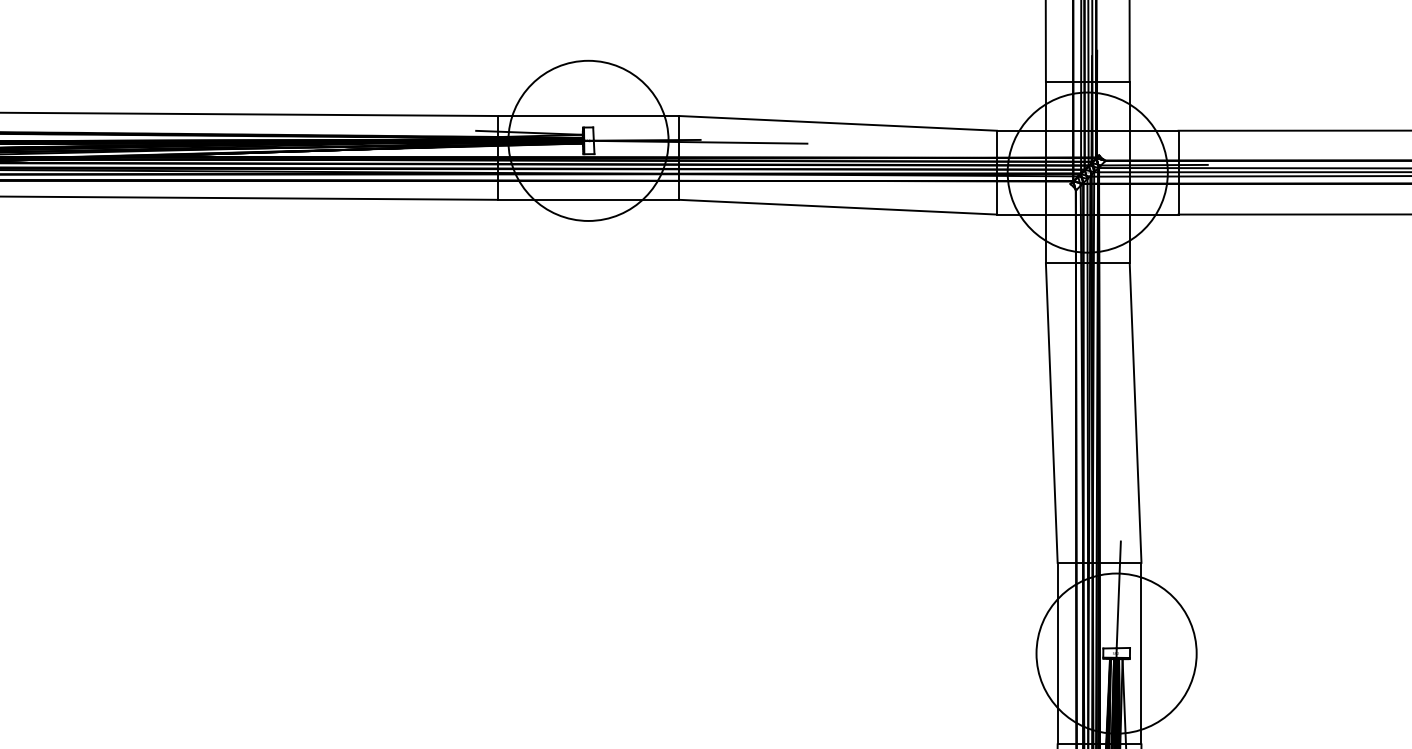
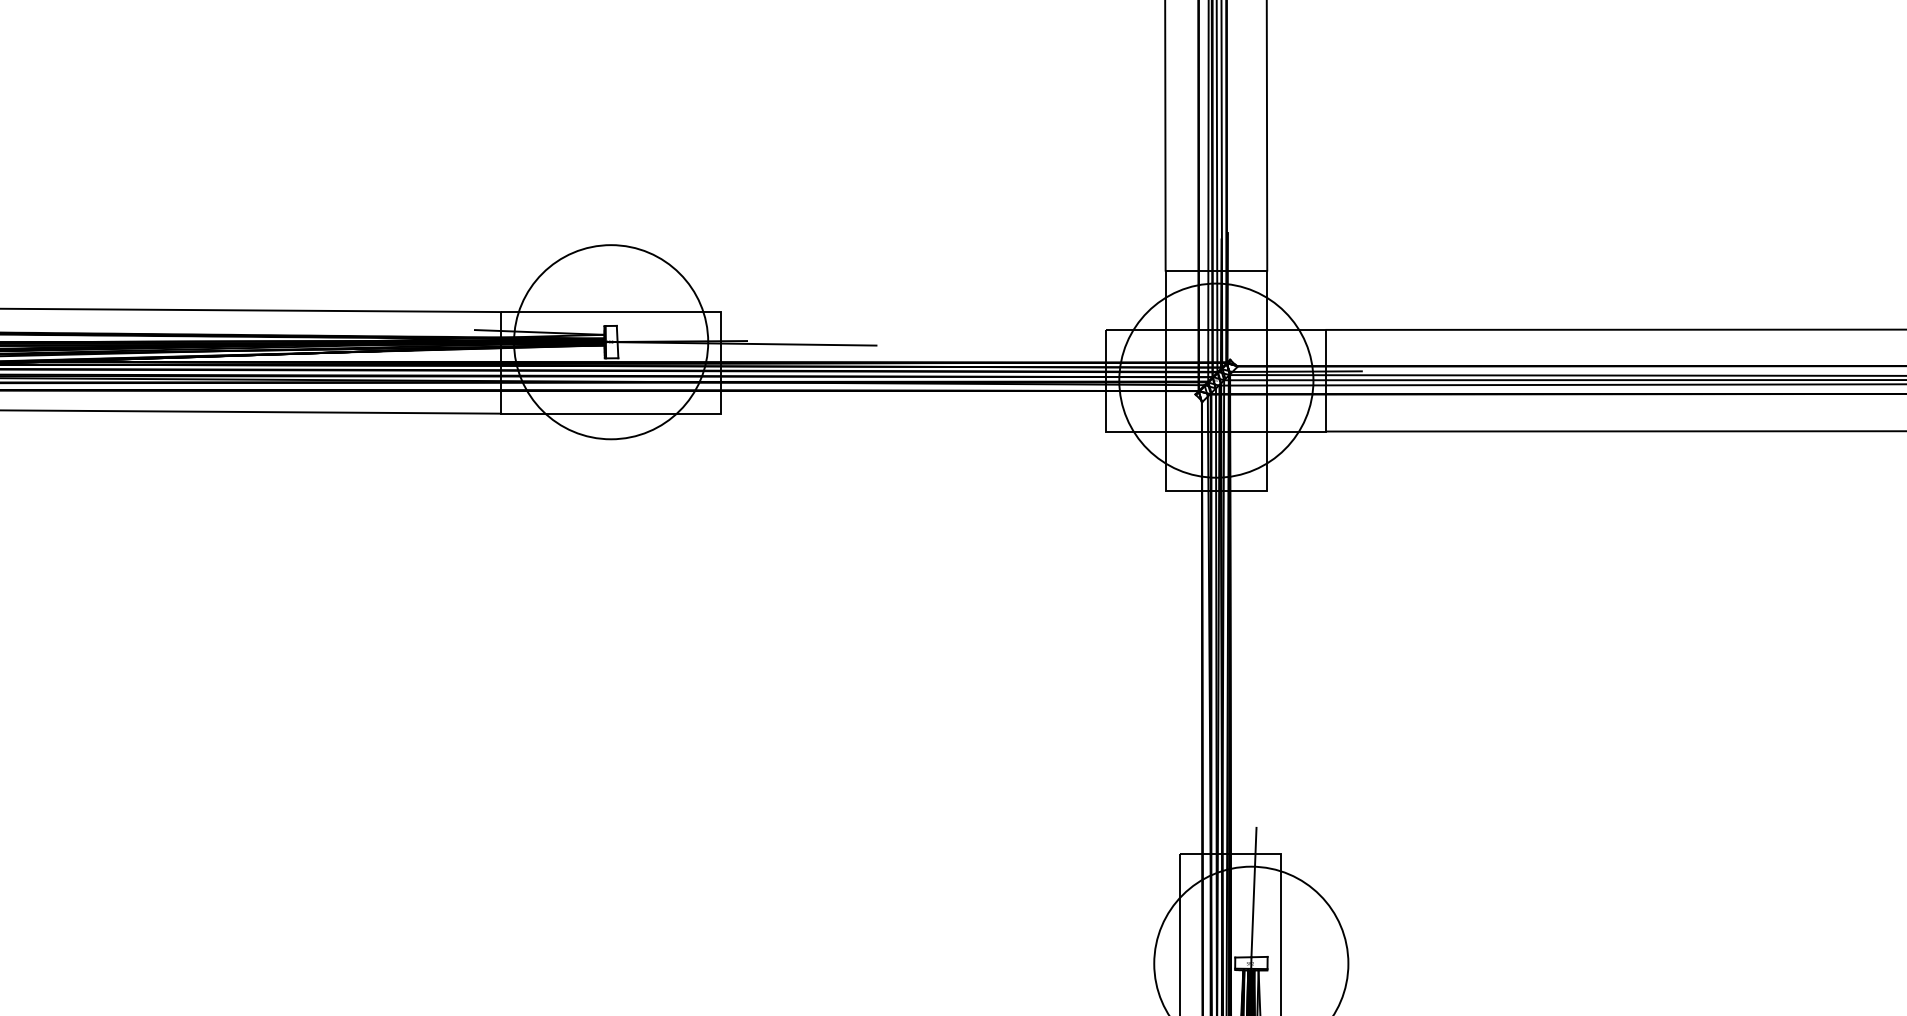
line: (837, 122) -> (913, 320), removed
line: (837, 207) -> (913, 422), removed
line: (1051, 412) -> (1172, 671), removed
line: (1135, 412) -> (1274, 671), removed

